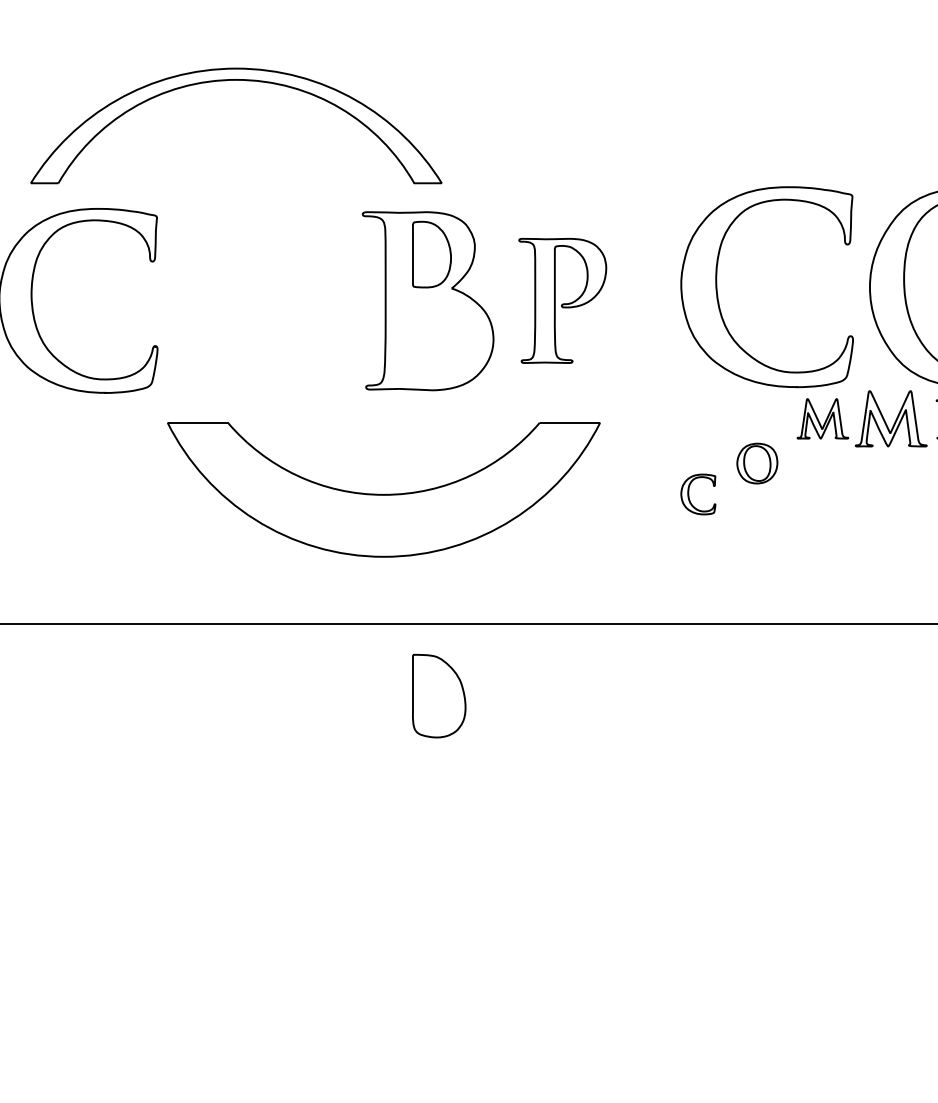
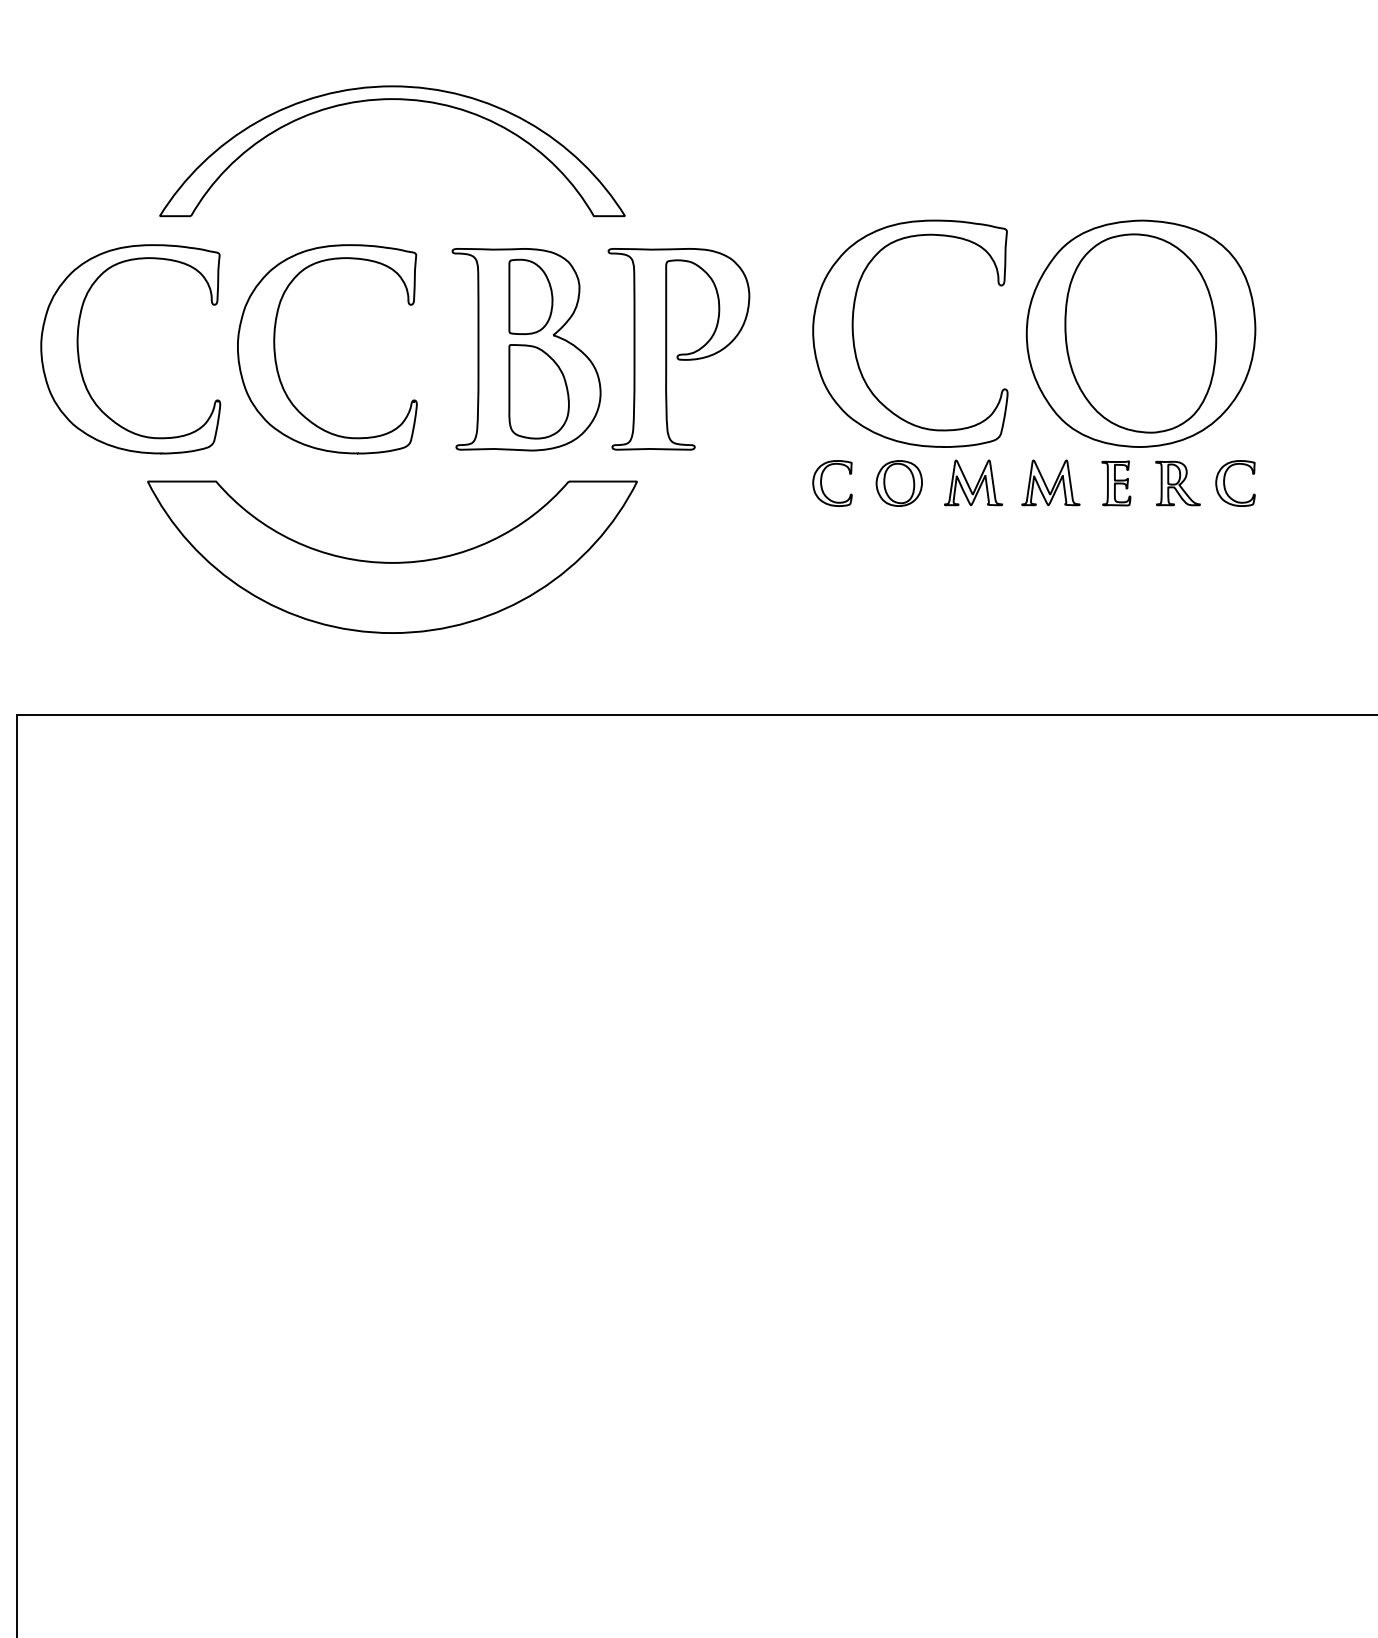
part: (231, 81) -> (387, 100), moved
part: (562, 301) -> (678, 349), size x1.43
part: (207, 308) -> (276, 357), added
part: (890, 418) -> (1050, 482), size x0.71
part: (756, 463) -> (898, 483), moved
part: (383, 489) -> (392, 556), moved
part: (689, 496) -> (822, 485), moved
part: (438, 695) -> (538, 391), moved

